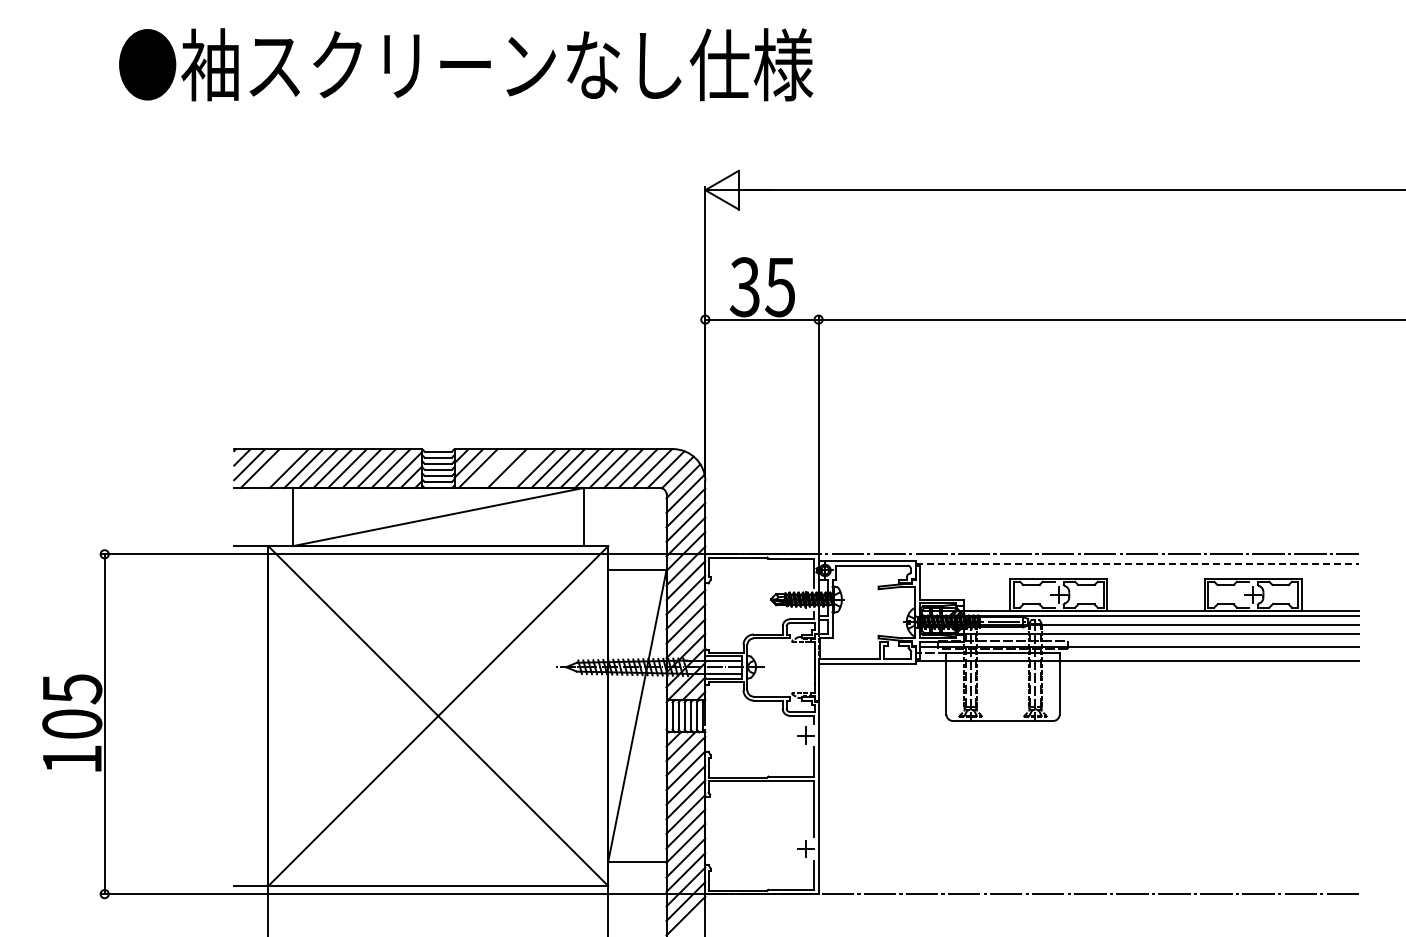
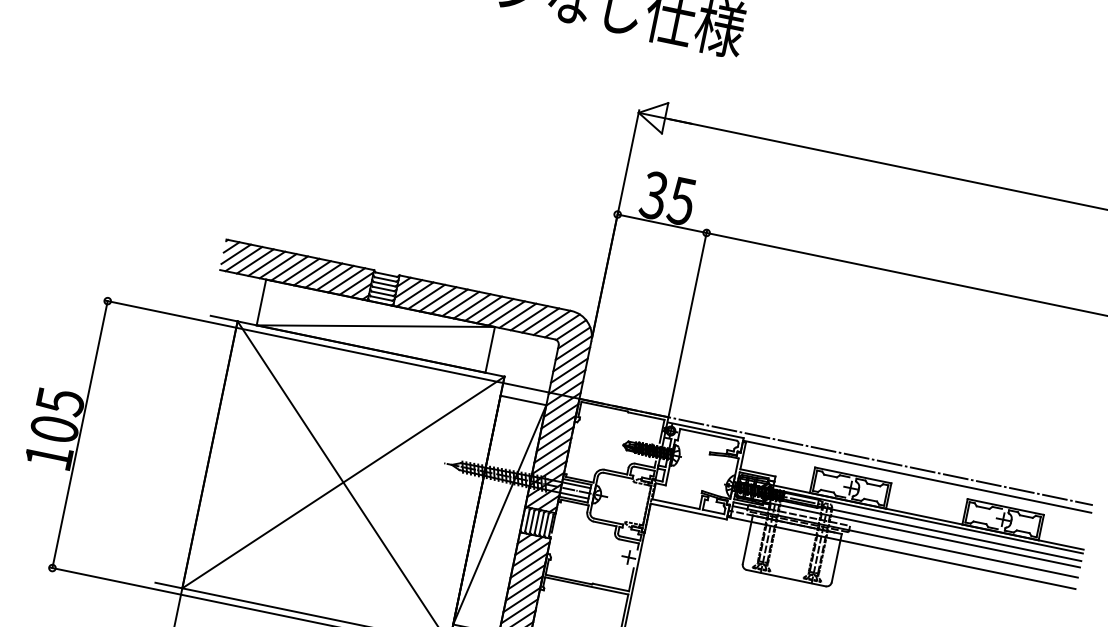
line: (274, 468) -> (255, 261), added
line: (492, 468) -> (426, 296), added
line: (521, 468) -> (449, 301), added
line: (1137, 564) -> (917, 477), dashed -> solid

